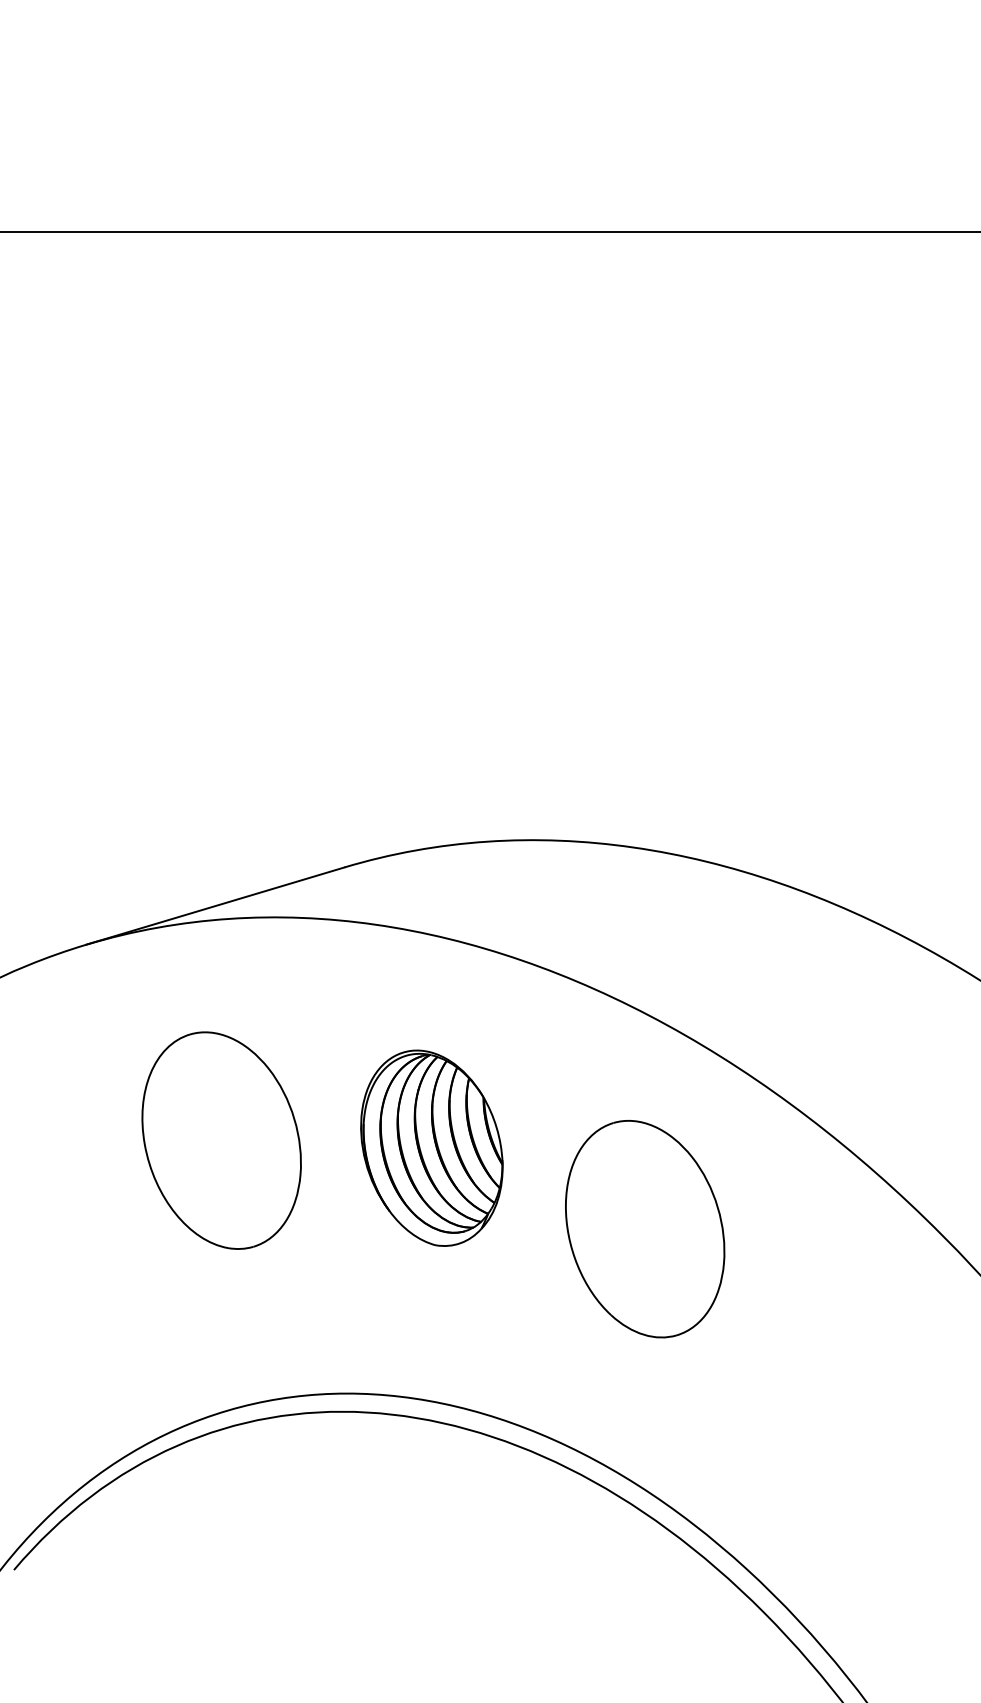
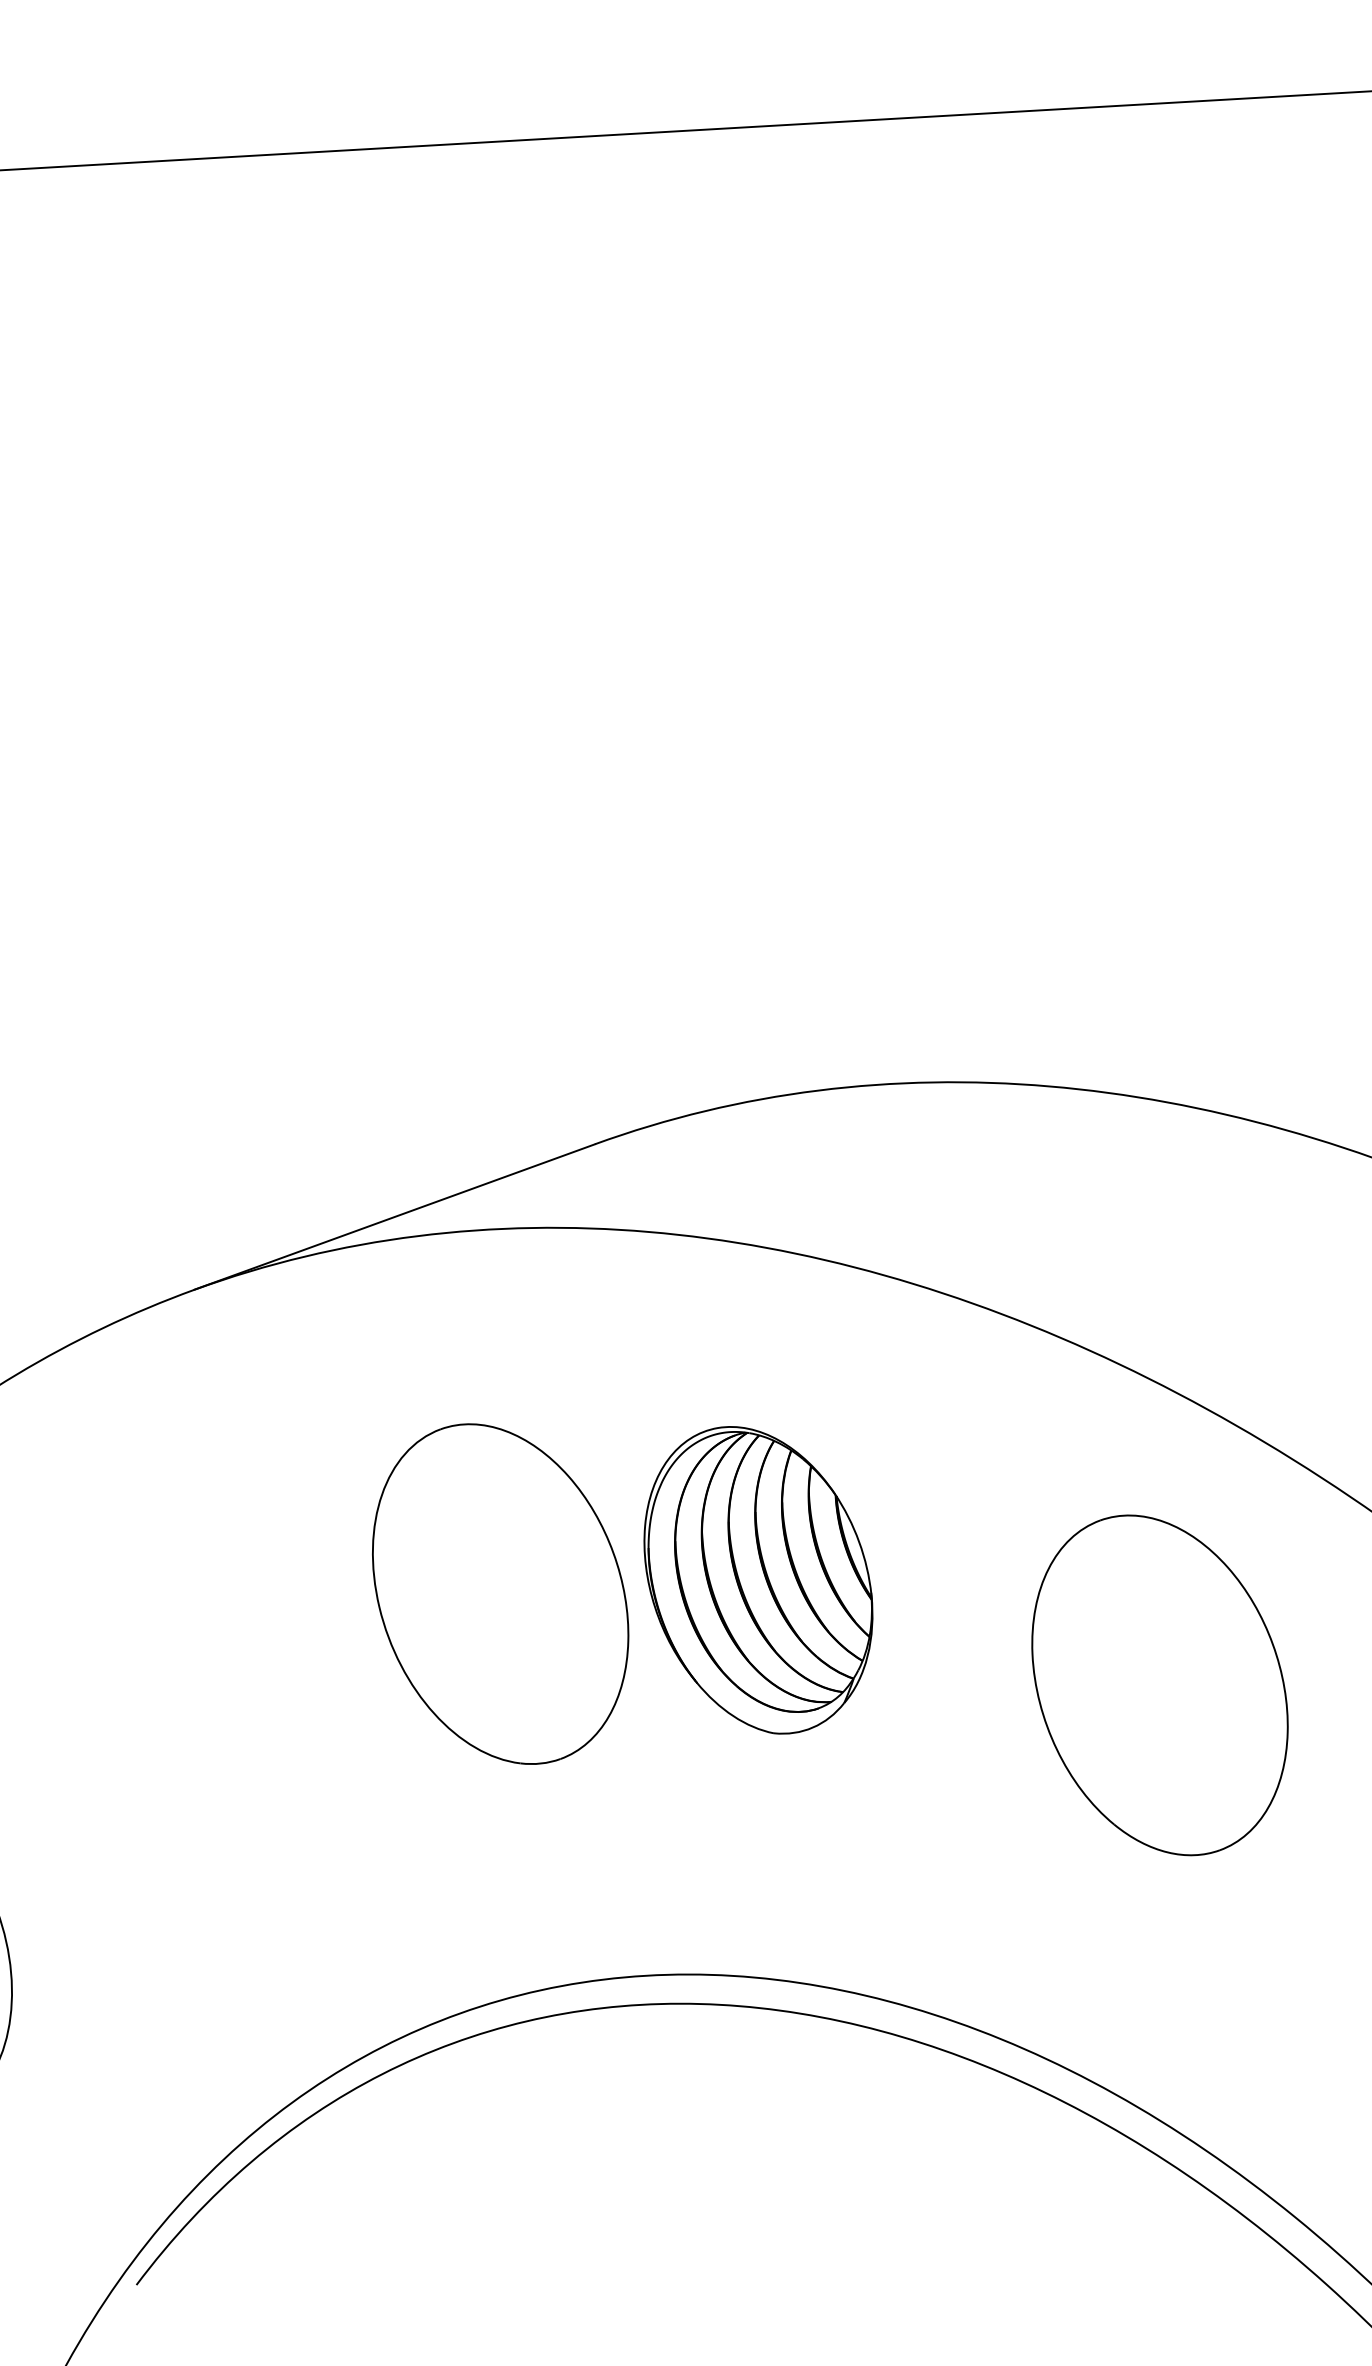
part: (221, 1140) -> (500, 1593), moved
part: (645, 1229) -> (1160, 1685), moved

